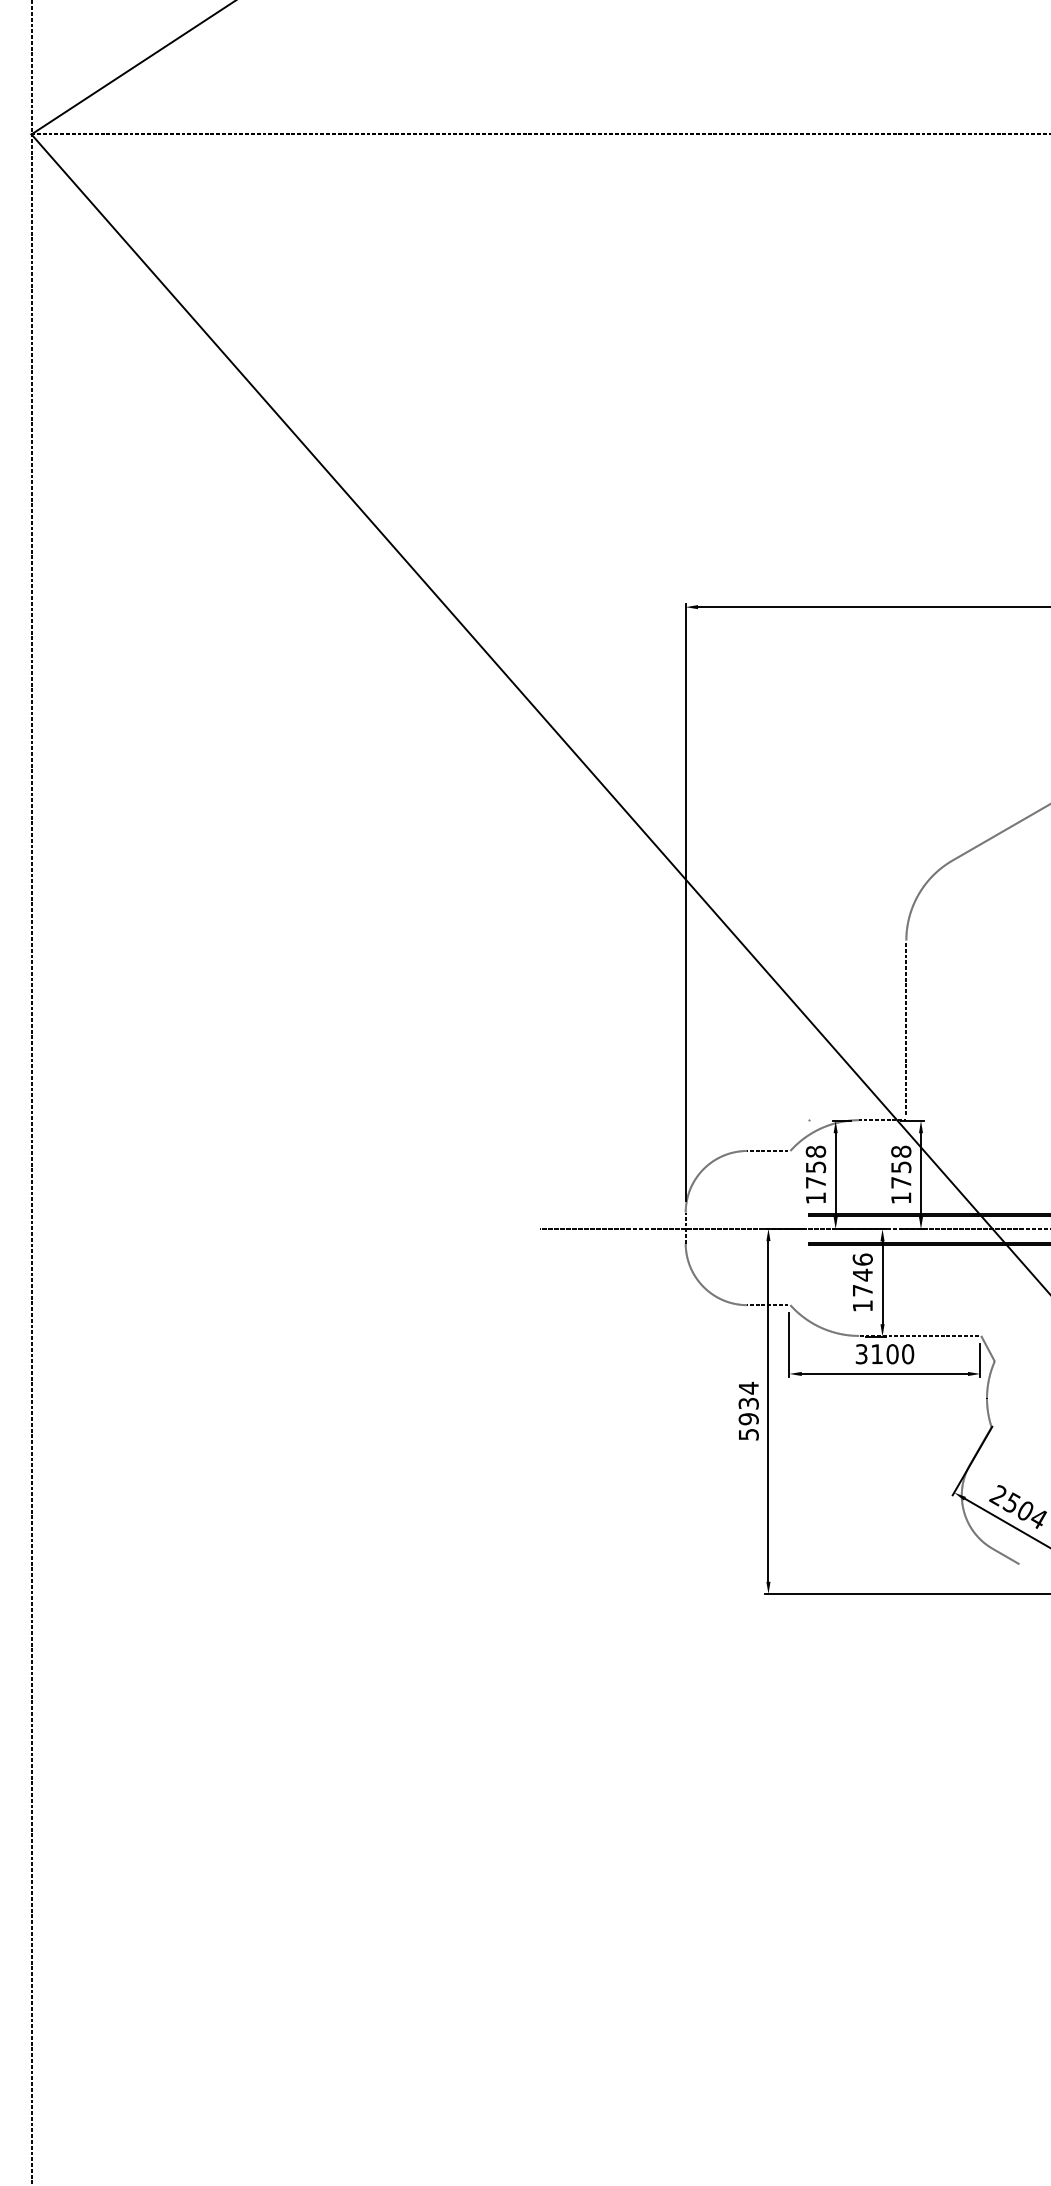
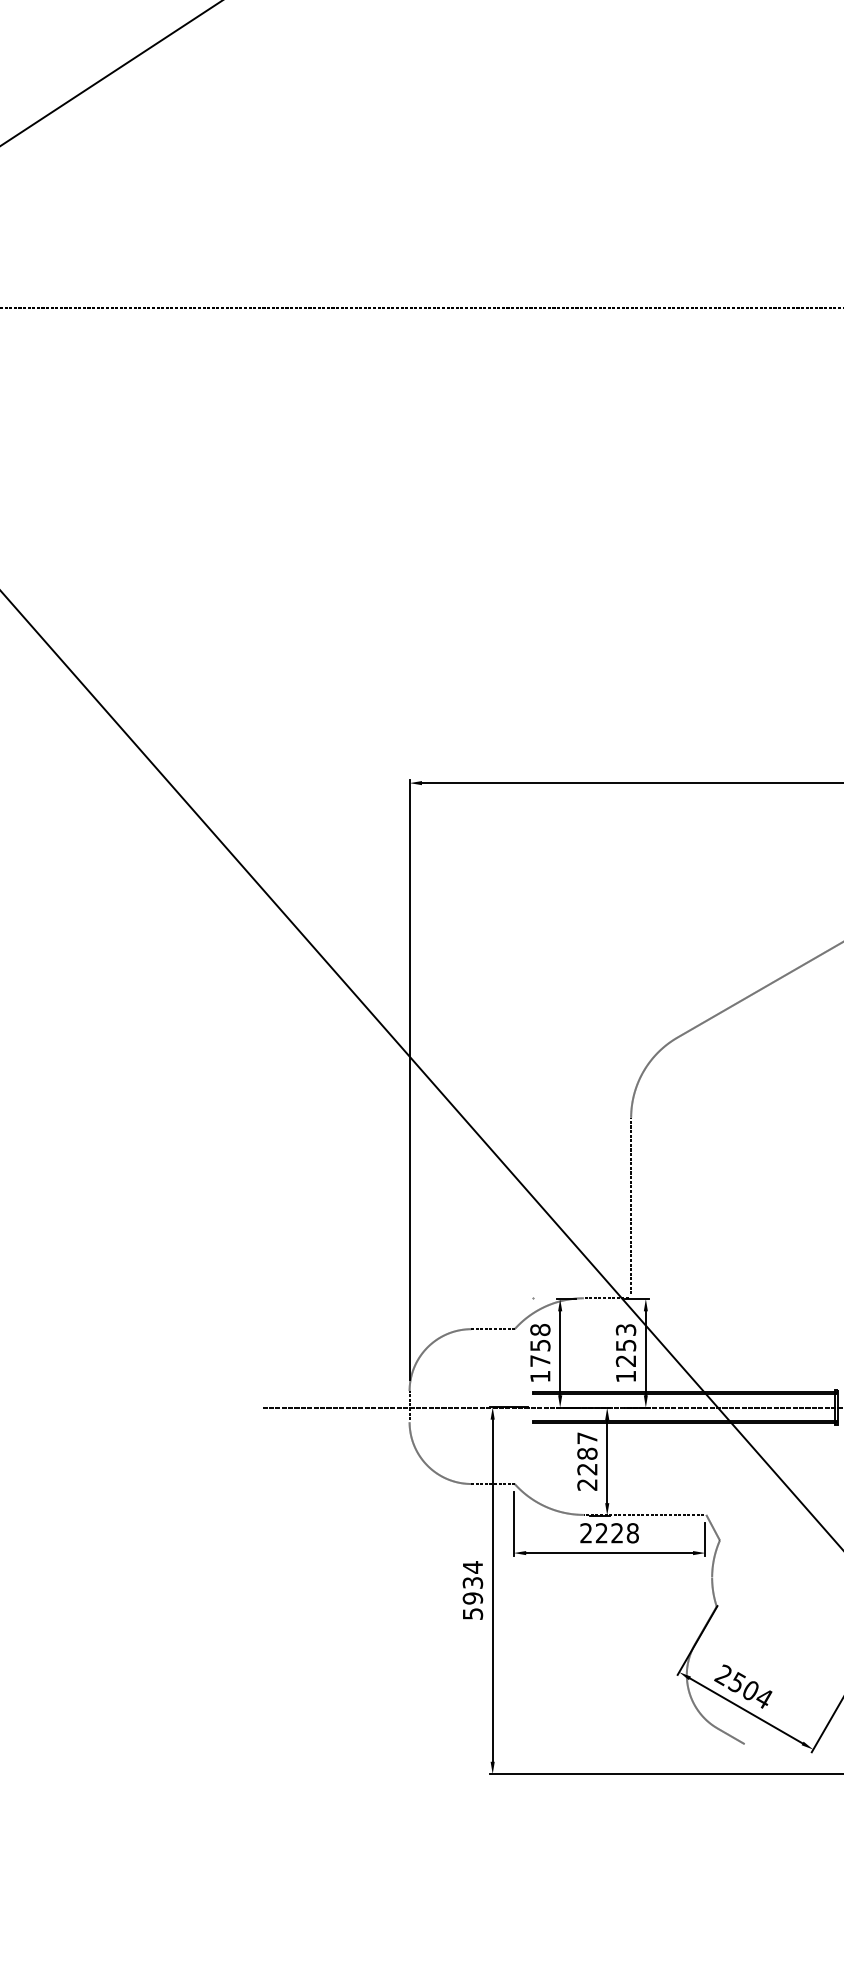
text: (901, 1166) -> (626, 1344), 1758 -> 1253
text: (862, 1282) -> (587, 1461), 1746 -> 2287
text: (884, 1354) -> (609, 1533), 3100 -> 2228

